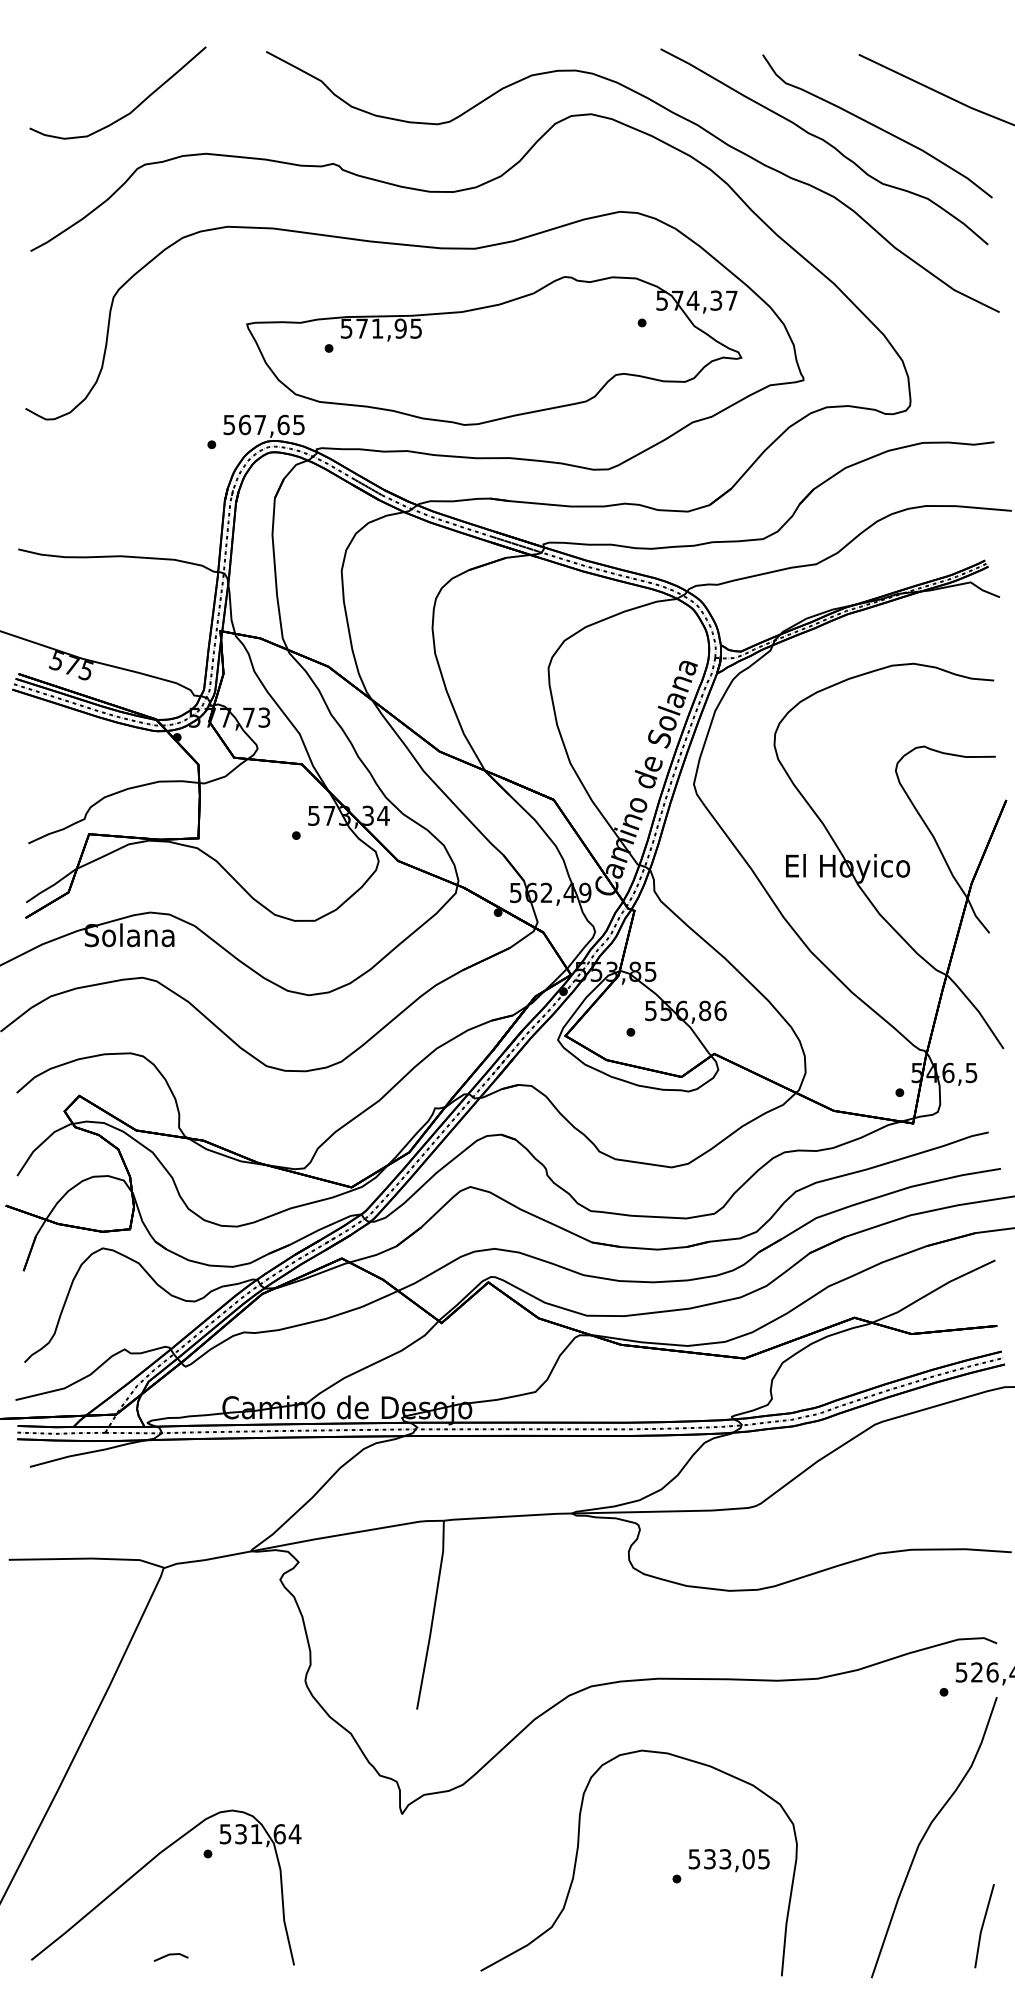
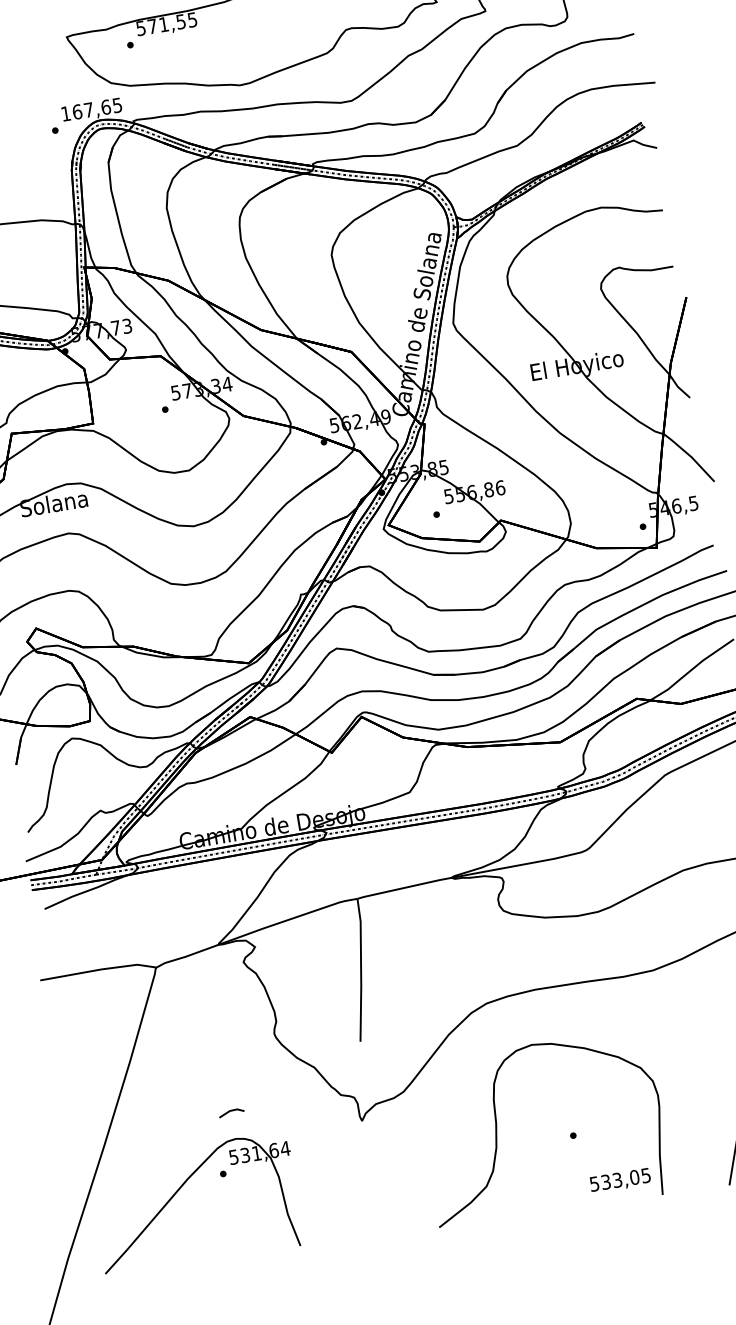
text: (400, 328) -> (180, 21), 571,95 -> 571,55
text: (228, 425) -> (65, 114), 567,65 -> 167,65
text: (728, 1860) -> (619, 1180), moved
line: (170, 1955) -> (230, 1111), moved

